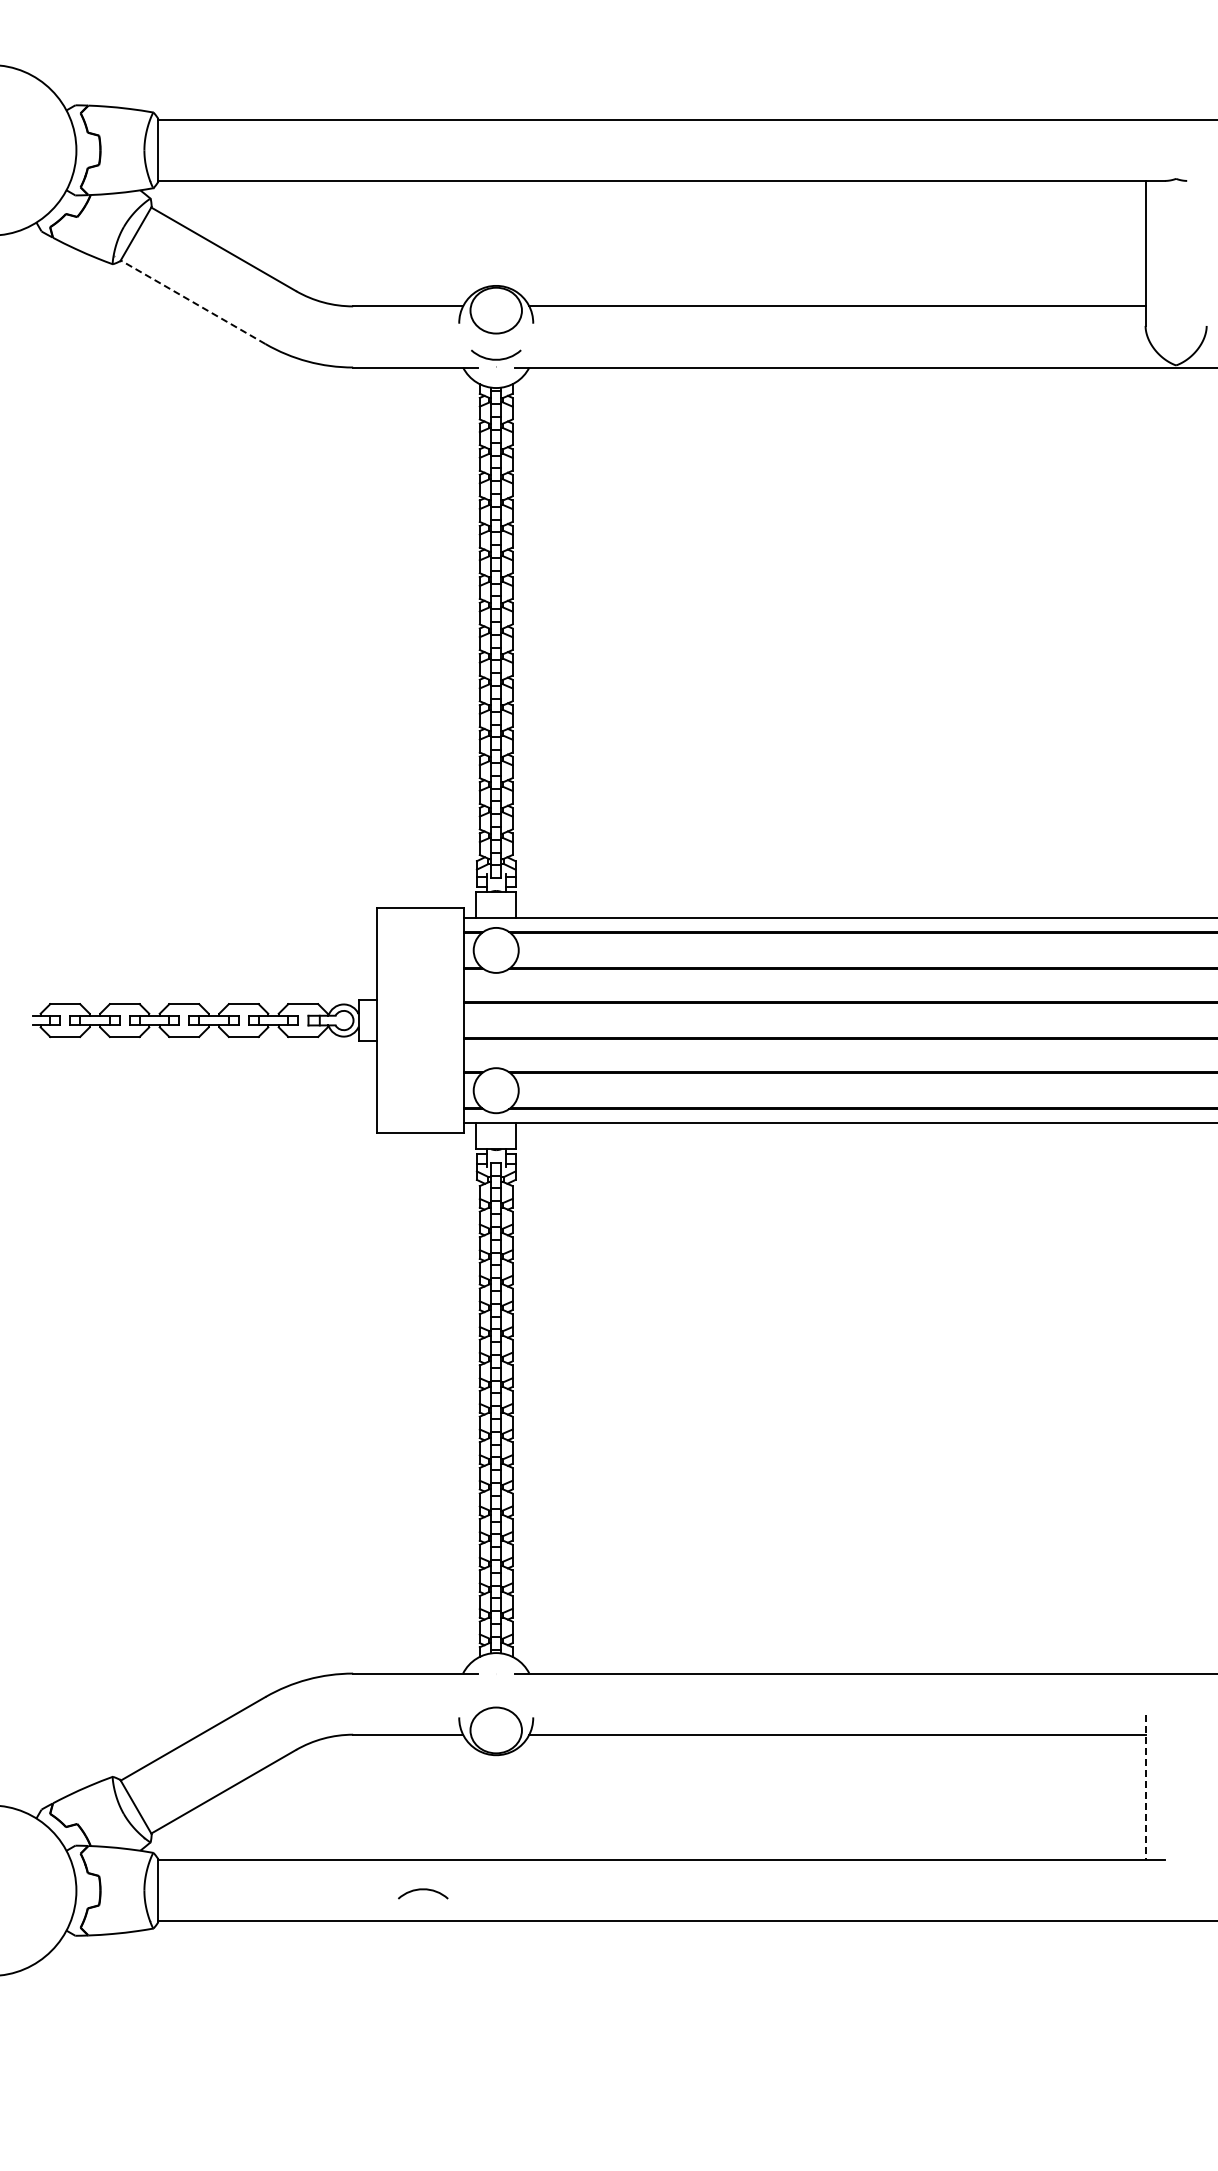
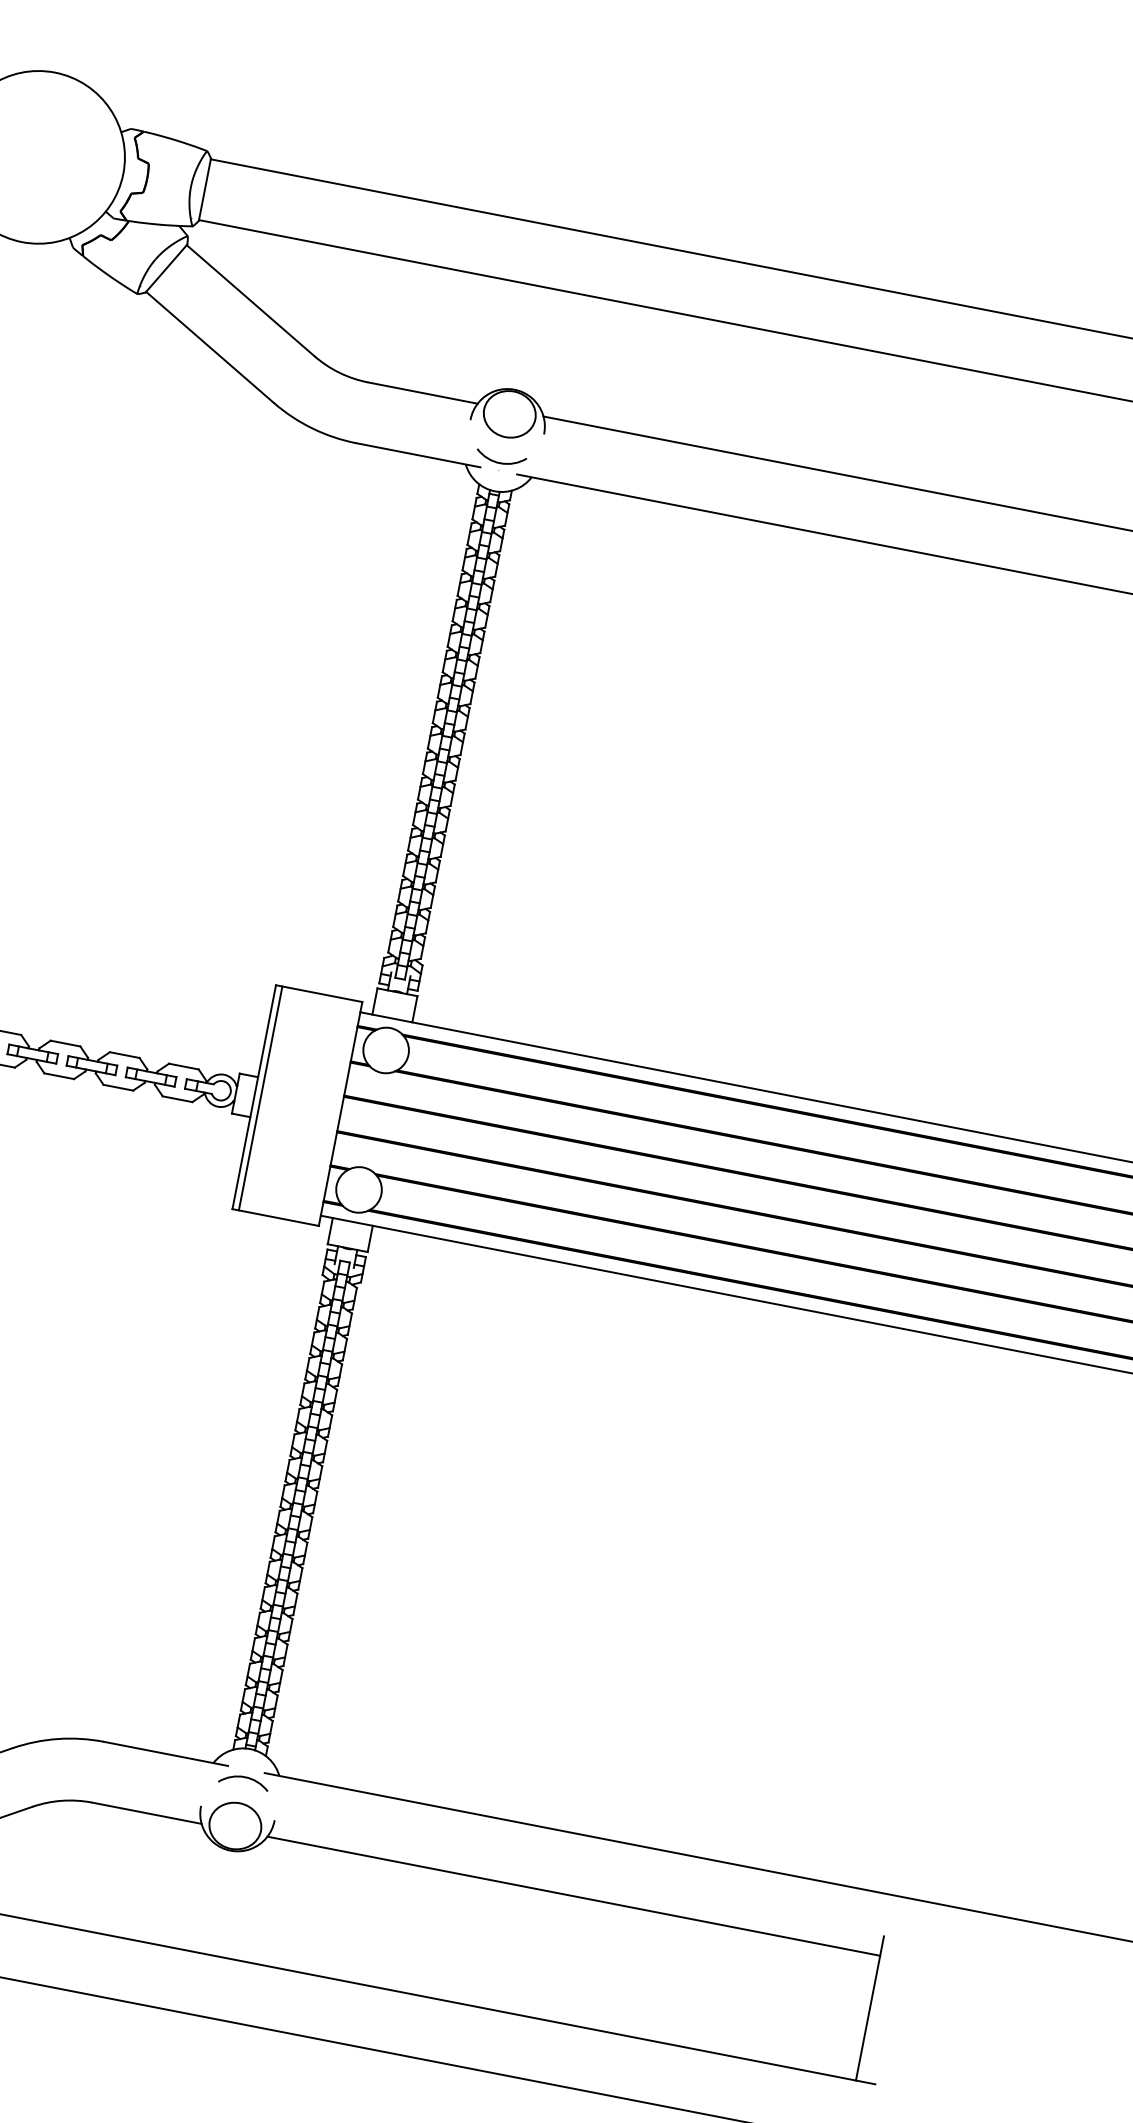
line: (193, 302) -> (210, 347), dashed -> solid
line: (383, 1020) -> (260, 1098), added
line: (1145, 1787) -> (869, 2008), dashed -> solid
arc: (423, 1890) -> (244, 1778), moved

